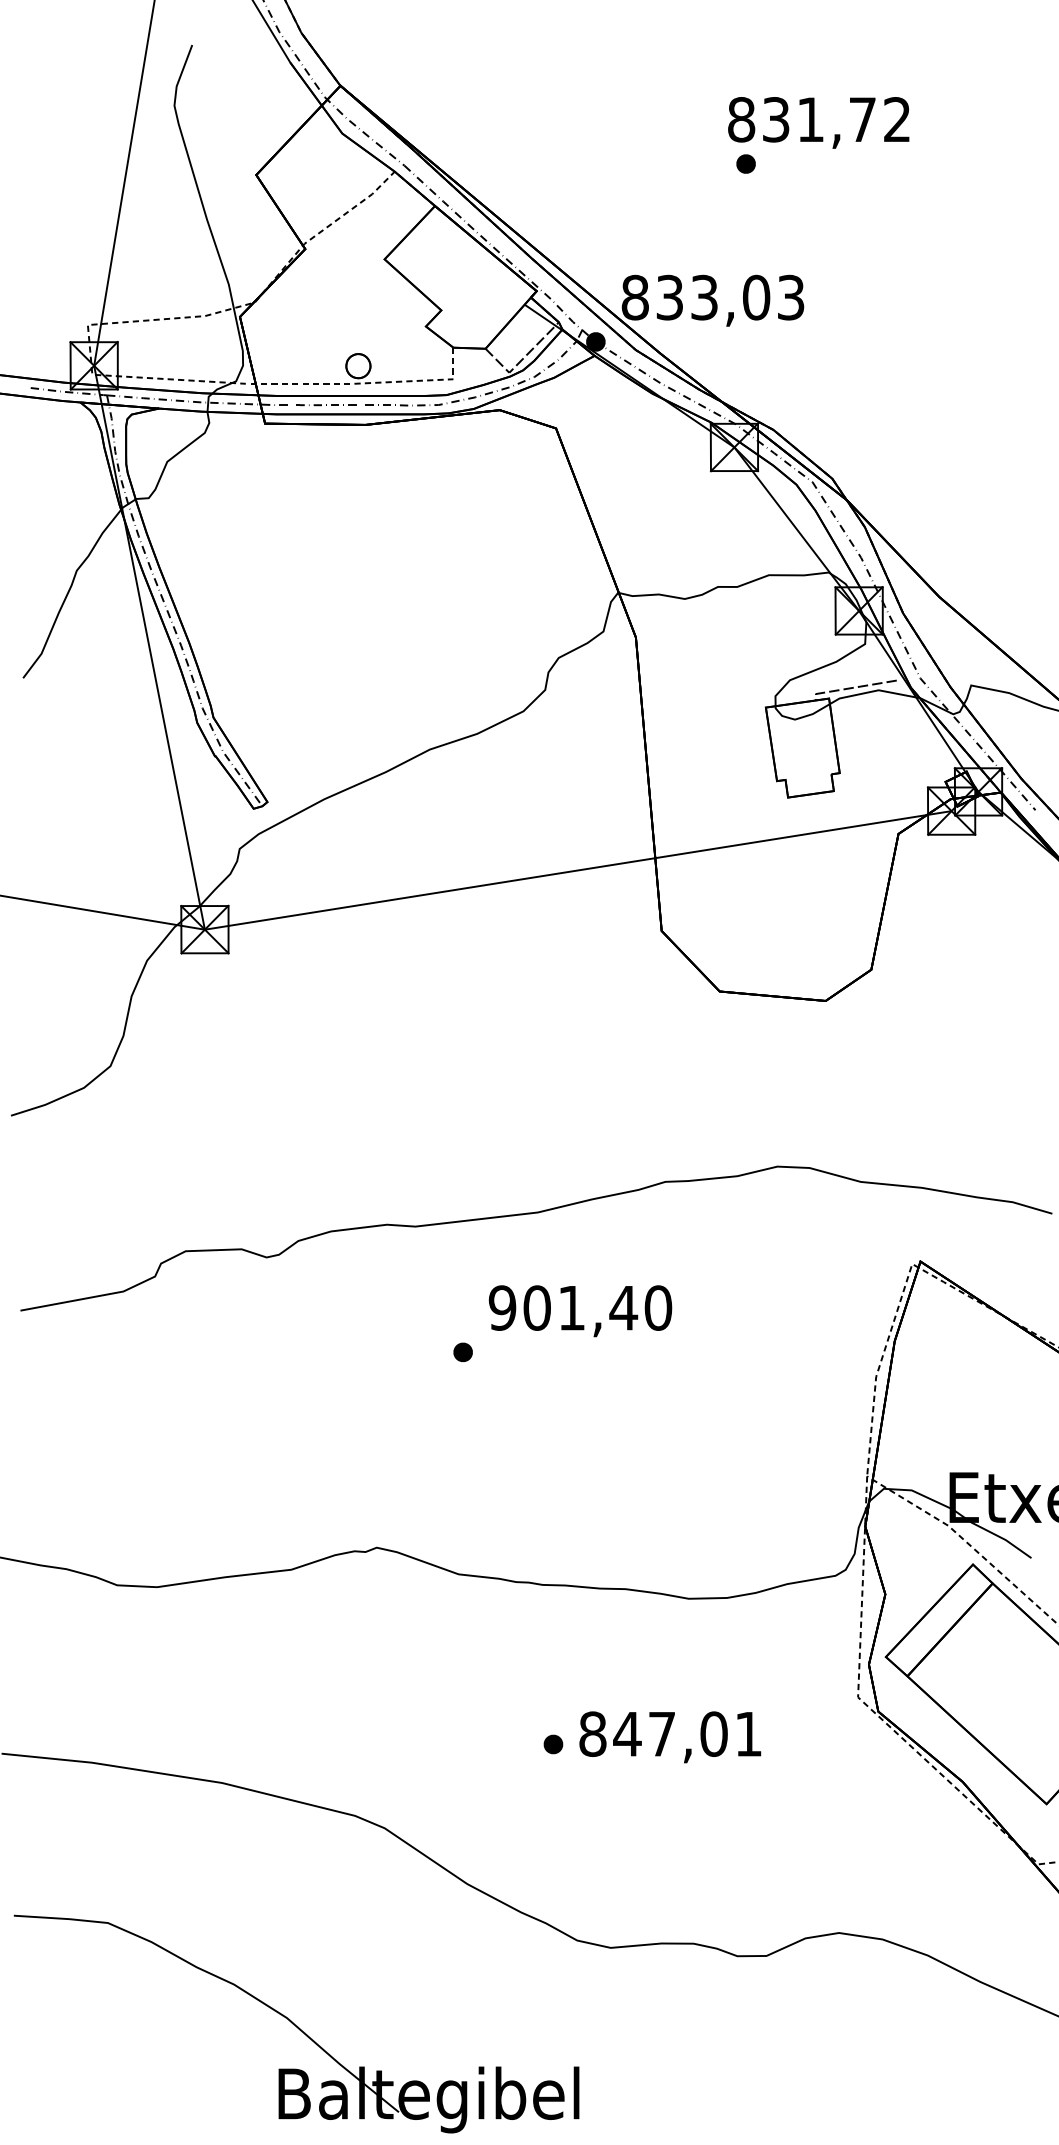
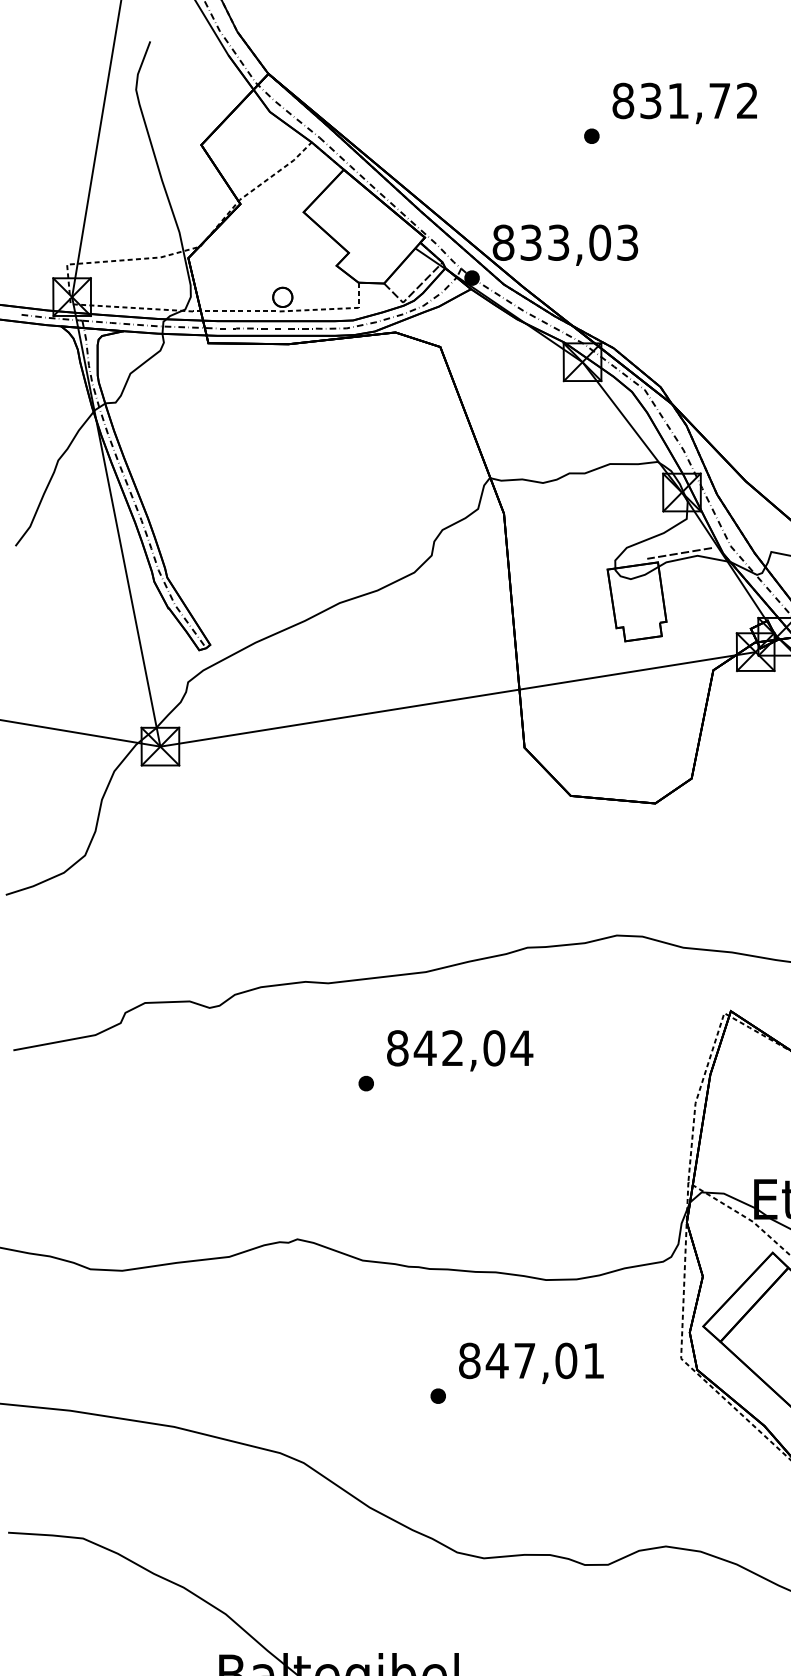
text: (818, 122) -> (684, 103), moved
text: (580, 1307) -> (459, 1047), 901,40 -> 842,04
text: (670, 1737) -> (531, 1363), moved

